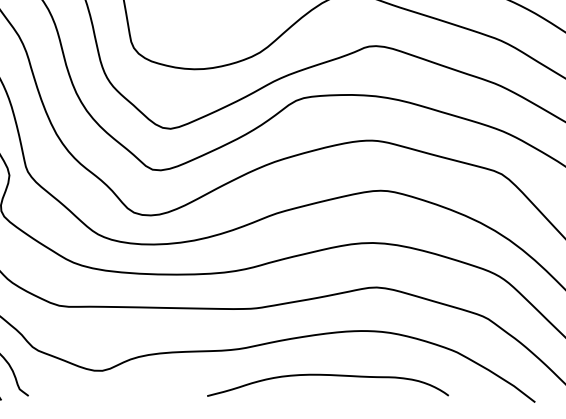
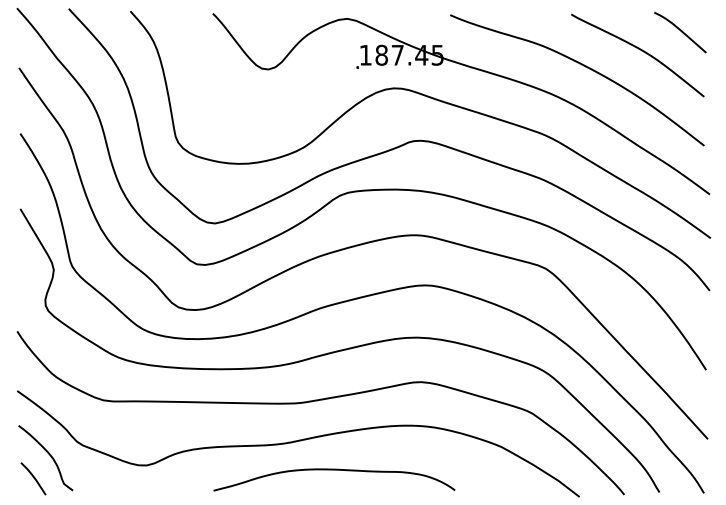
curve: (328, 375) -> (334, 470), moved

